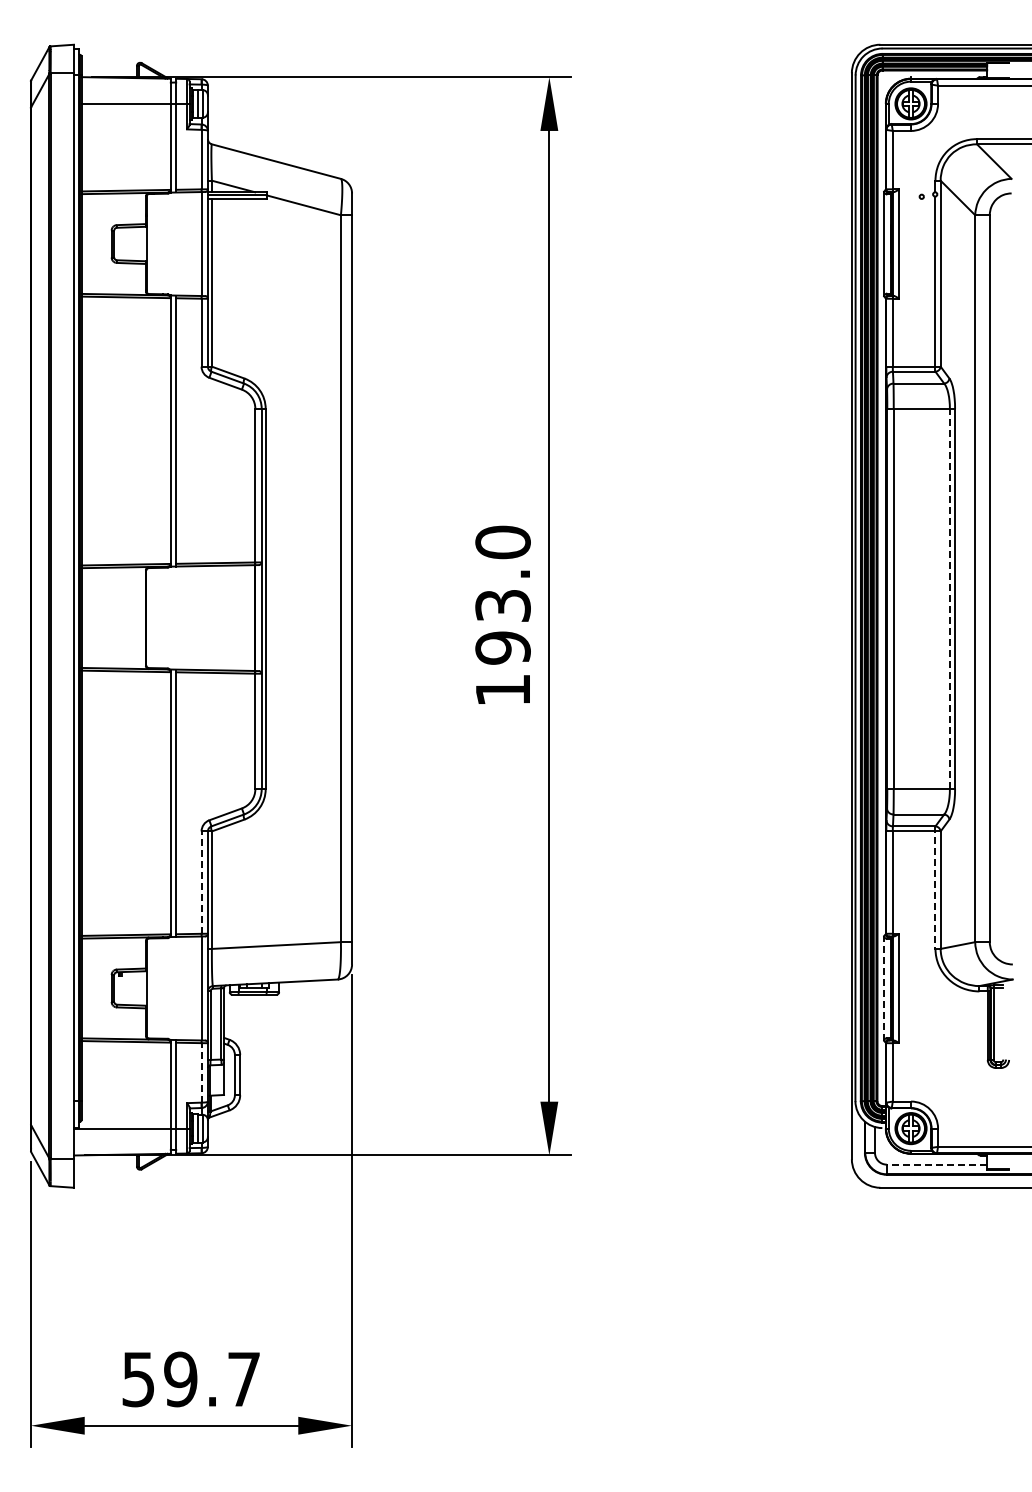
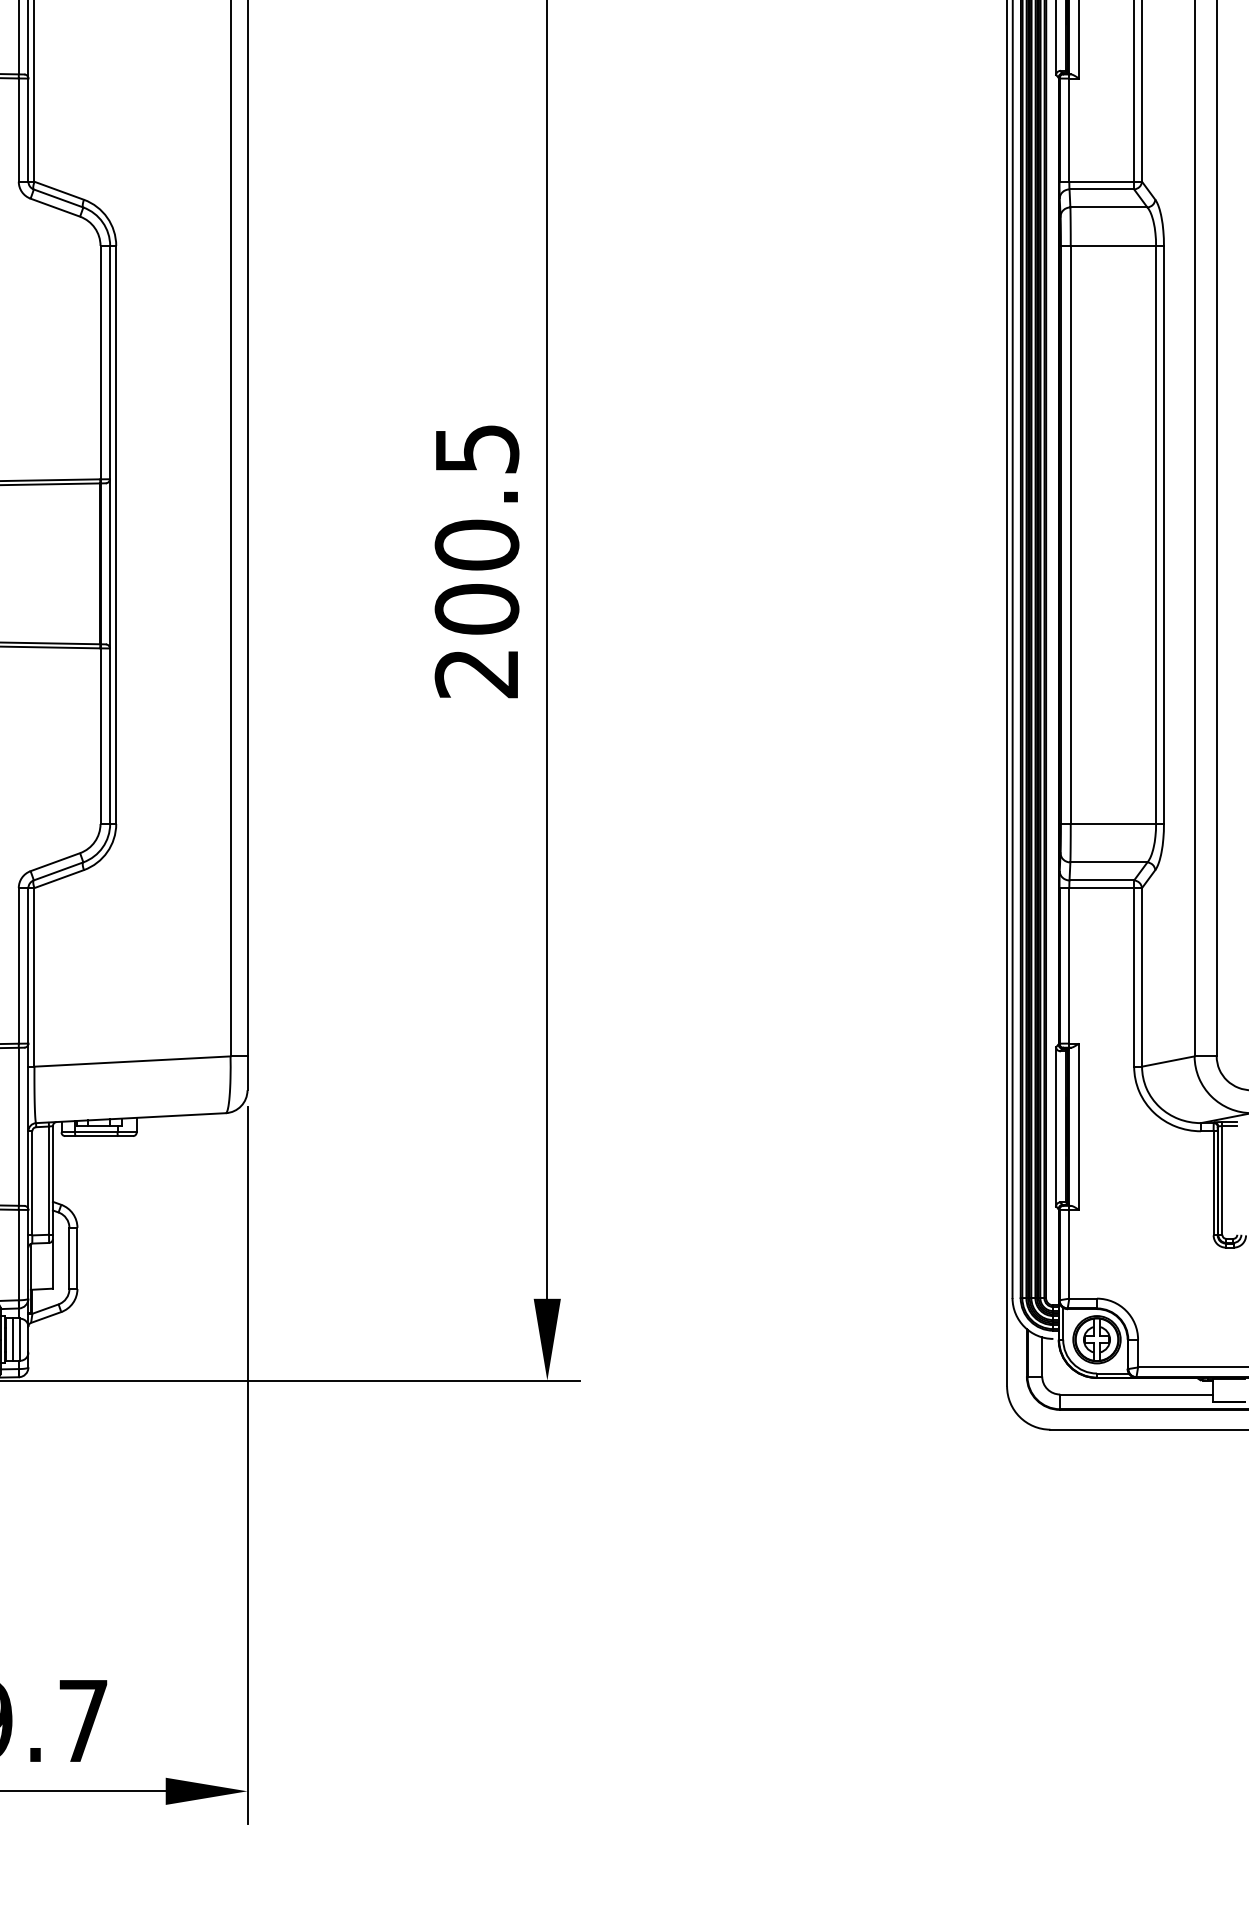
line: (949, 598) -> (1155, 534), dashed -> solid
text: (502, 615) -> (476, 559), 193.0 -> 200.5
line: (201, 882) -> (18, 965), dashed -> solid
line: (935, 888) -> (1134, 974), dashed -> solid
line: (884, 987) -> (1056, 1125), dashed -> solid
line: (201, 1072) -> (18, 1254), dashed -> solid
line: (936, 1164) -> (1135, 1394), dashed -> solid

